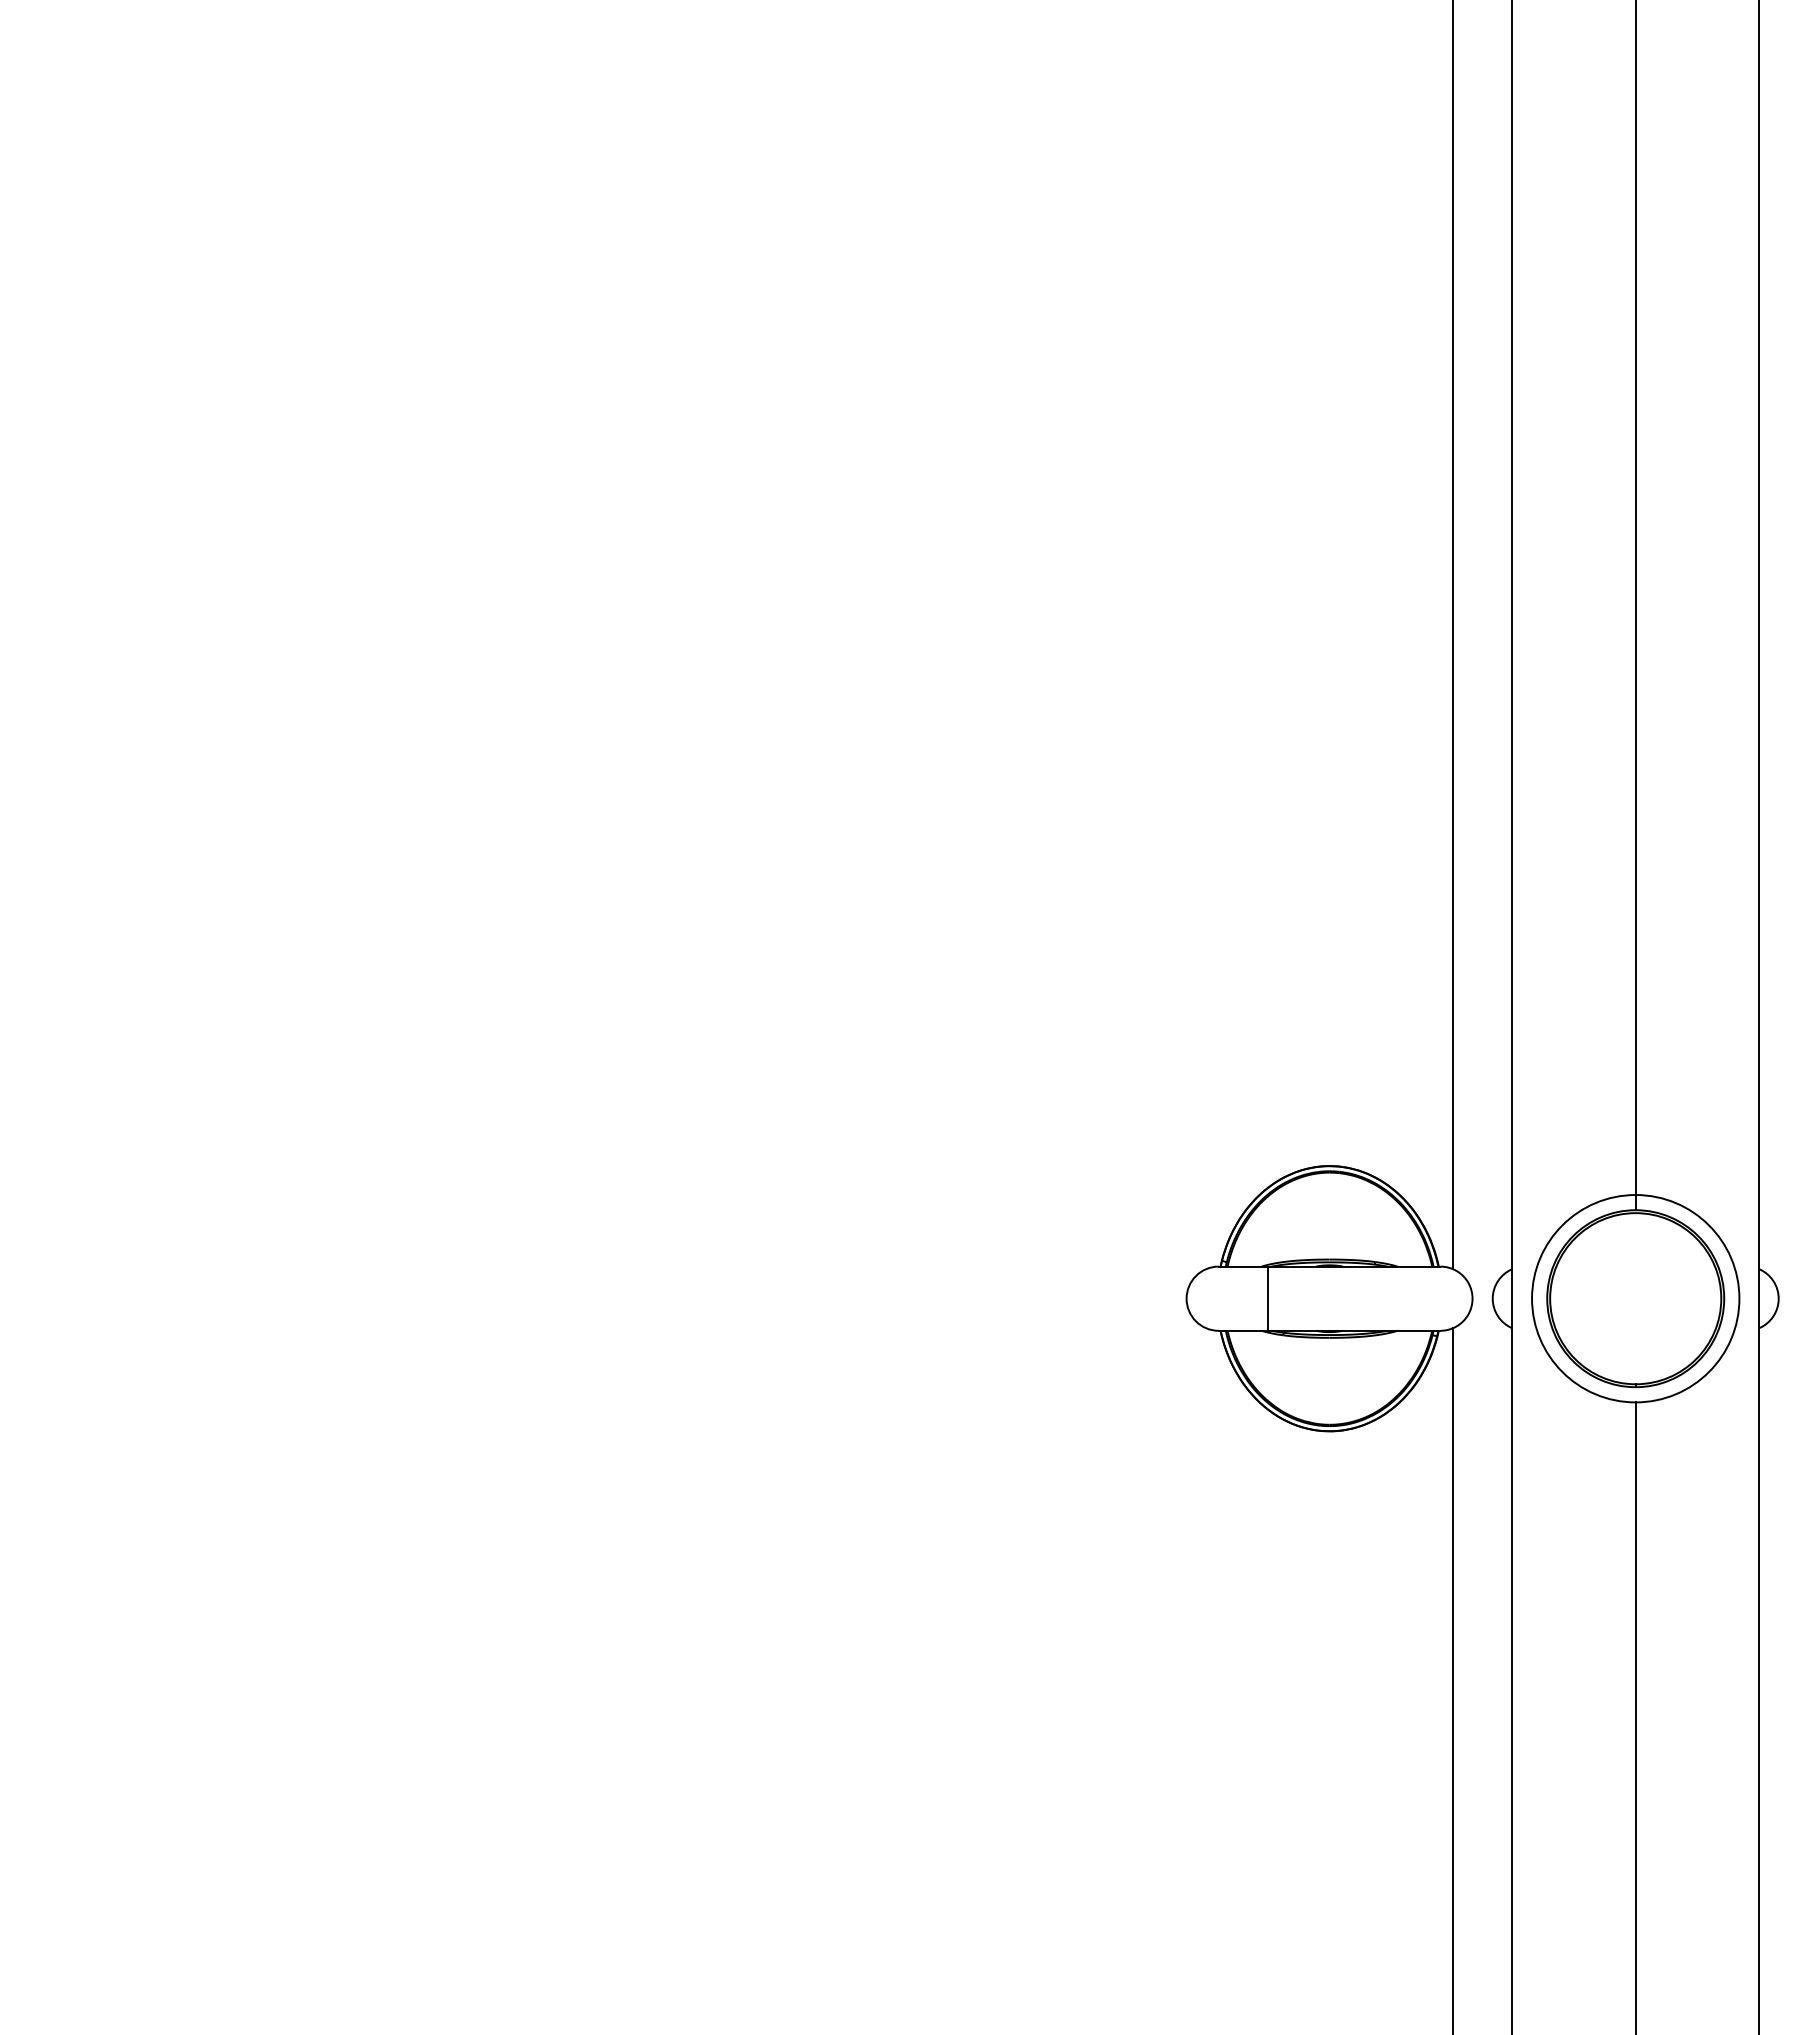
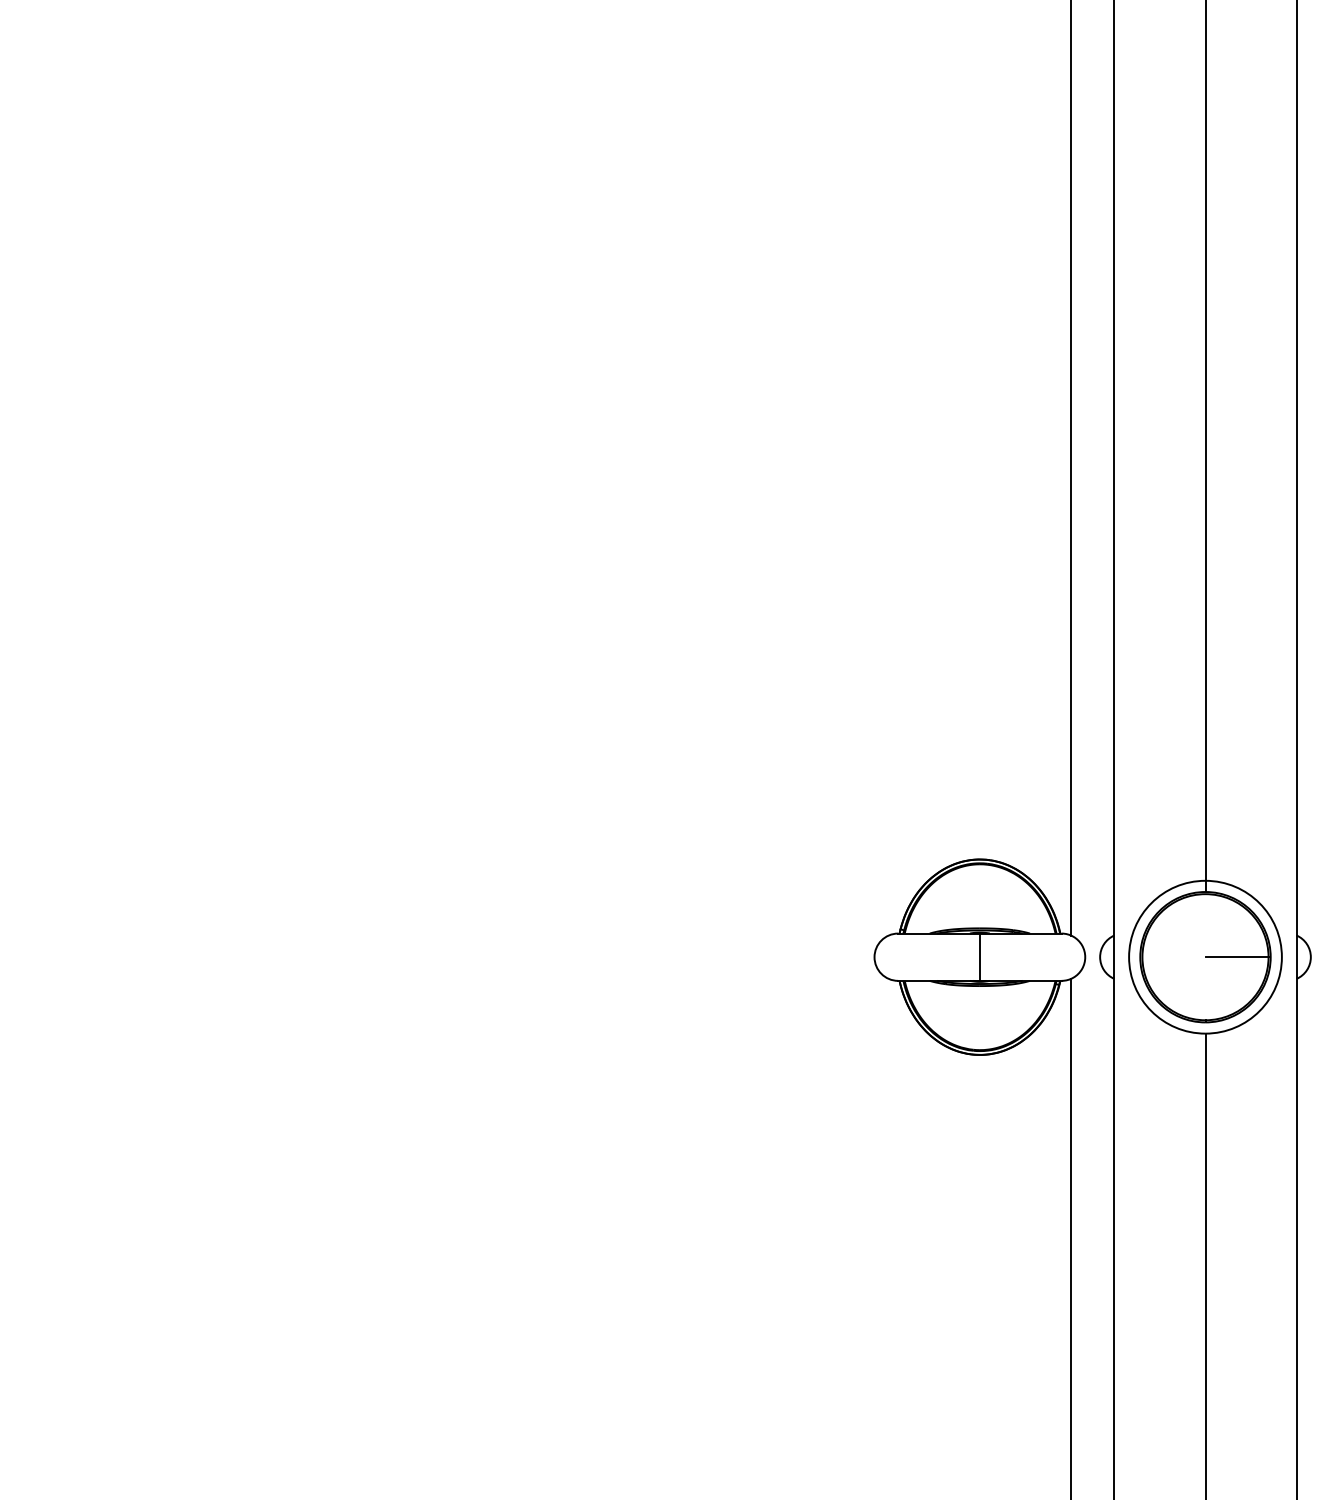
line: (1267, 1298) -> (979, 957), moved
line: (1678, 1298) -> (1237, 957), added

